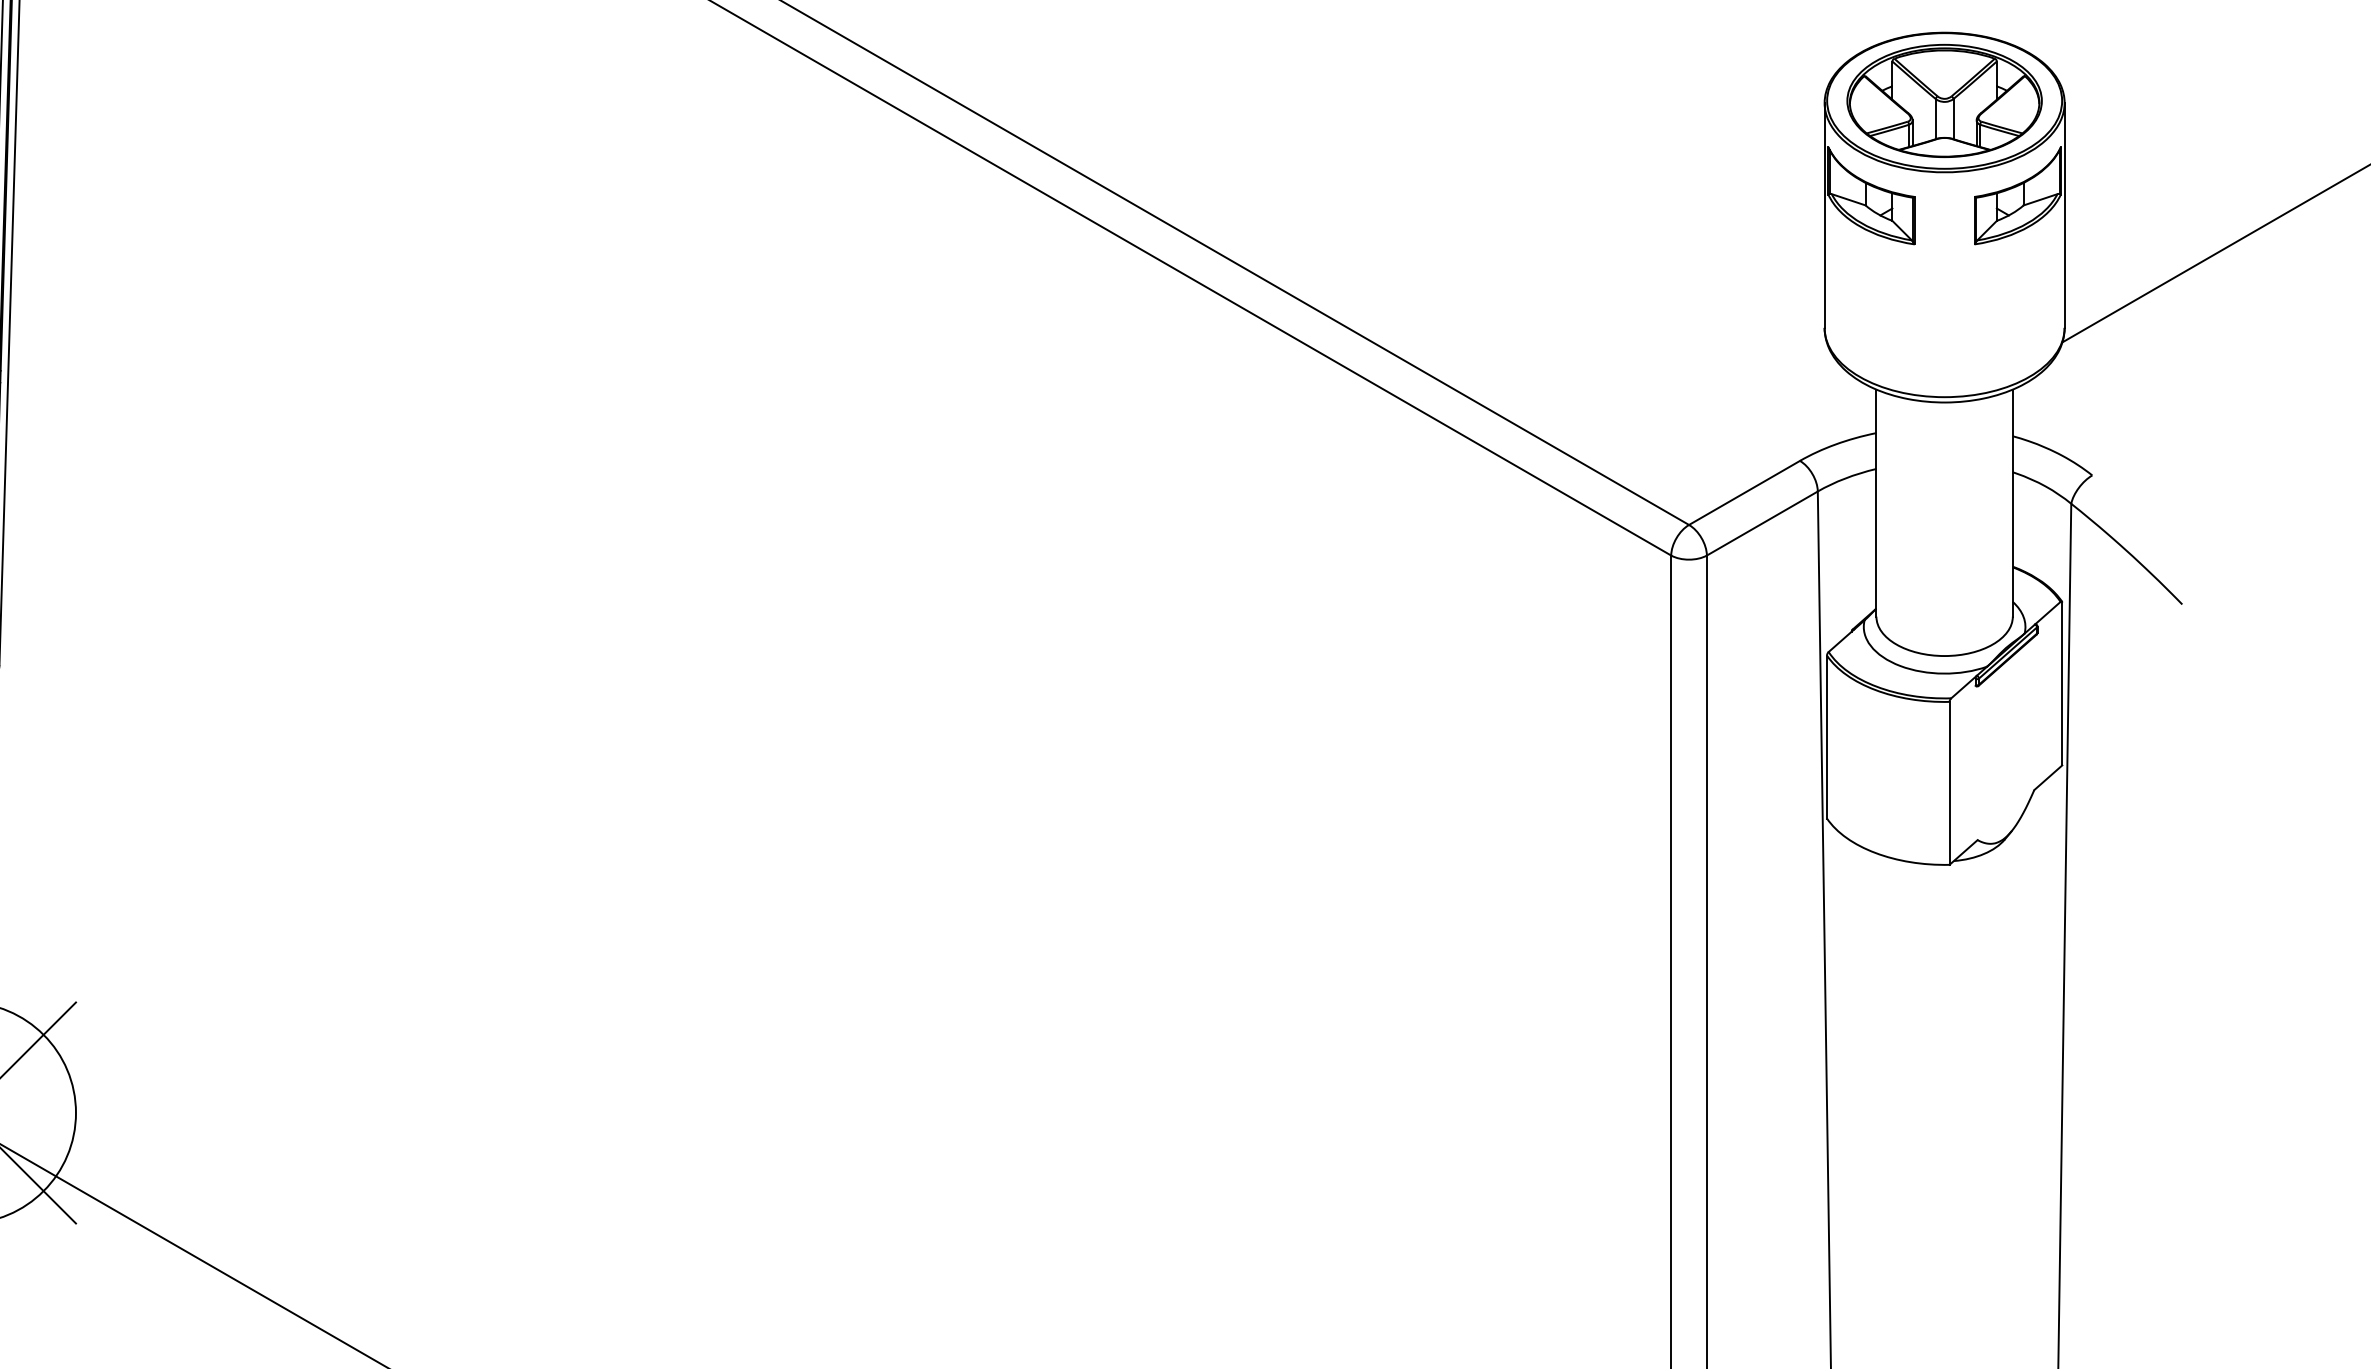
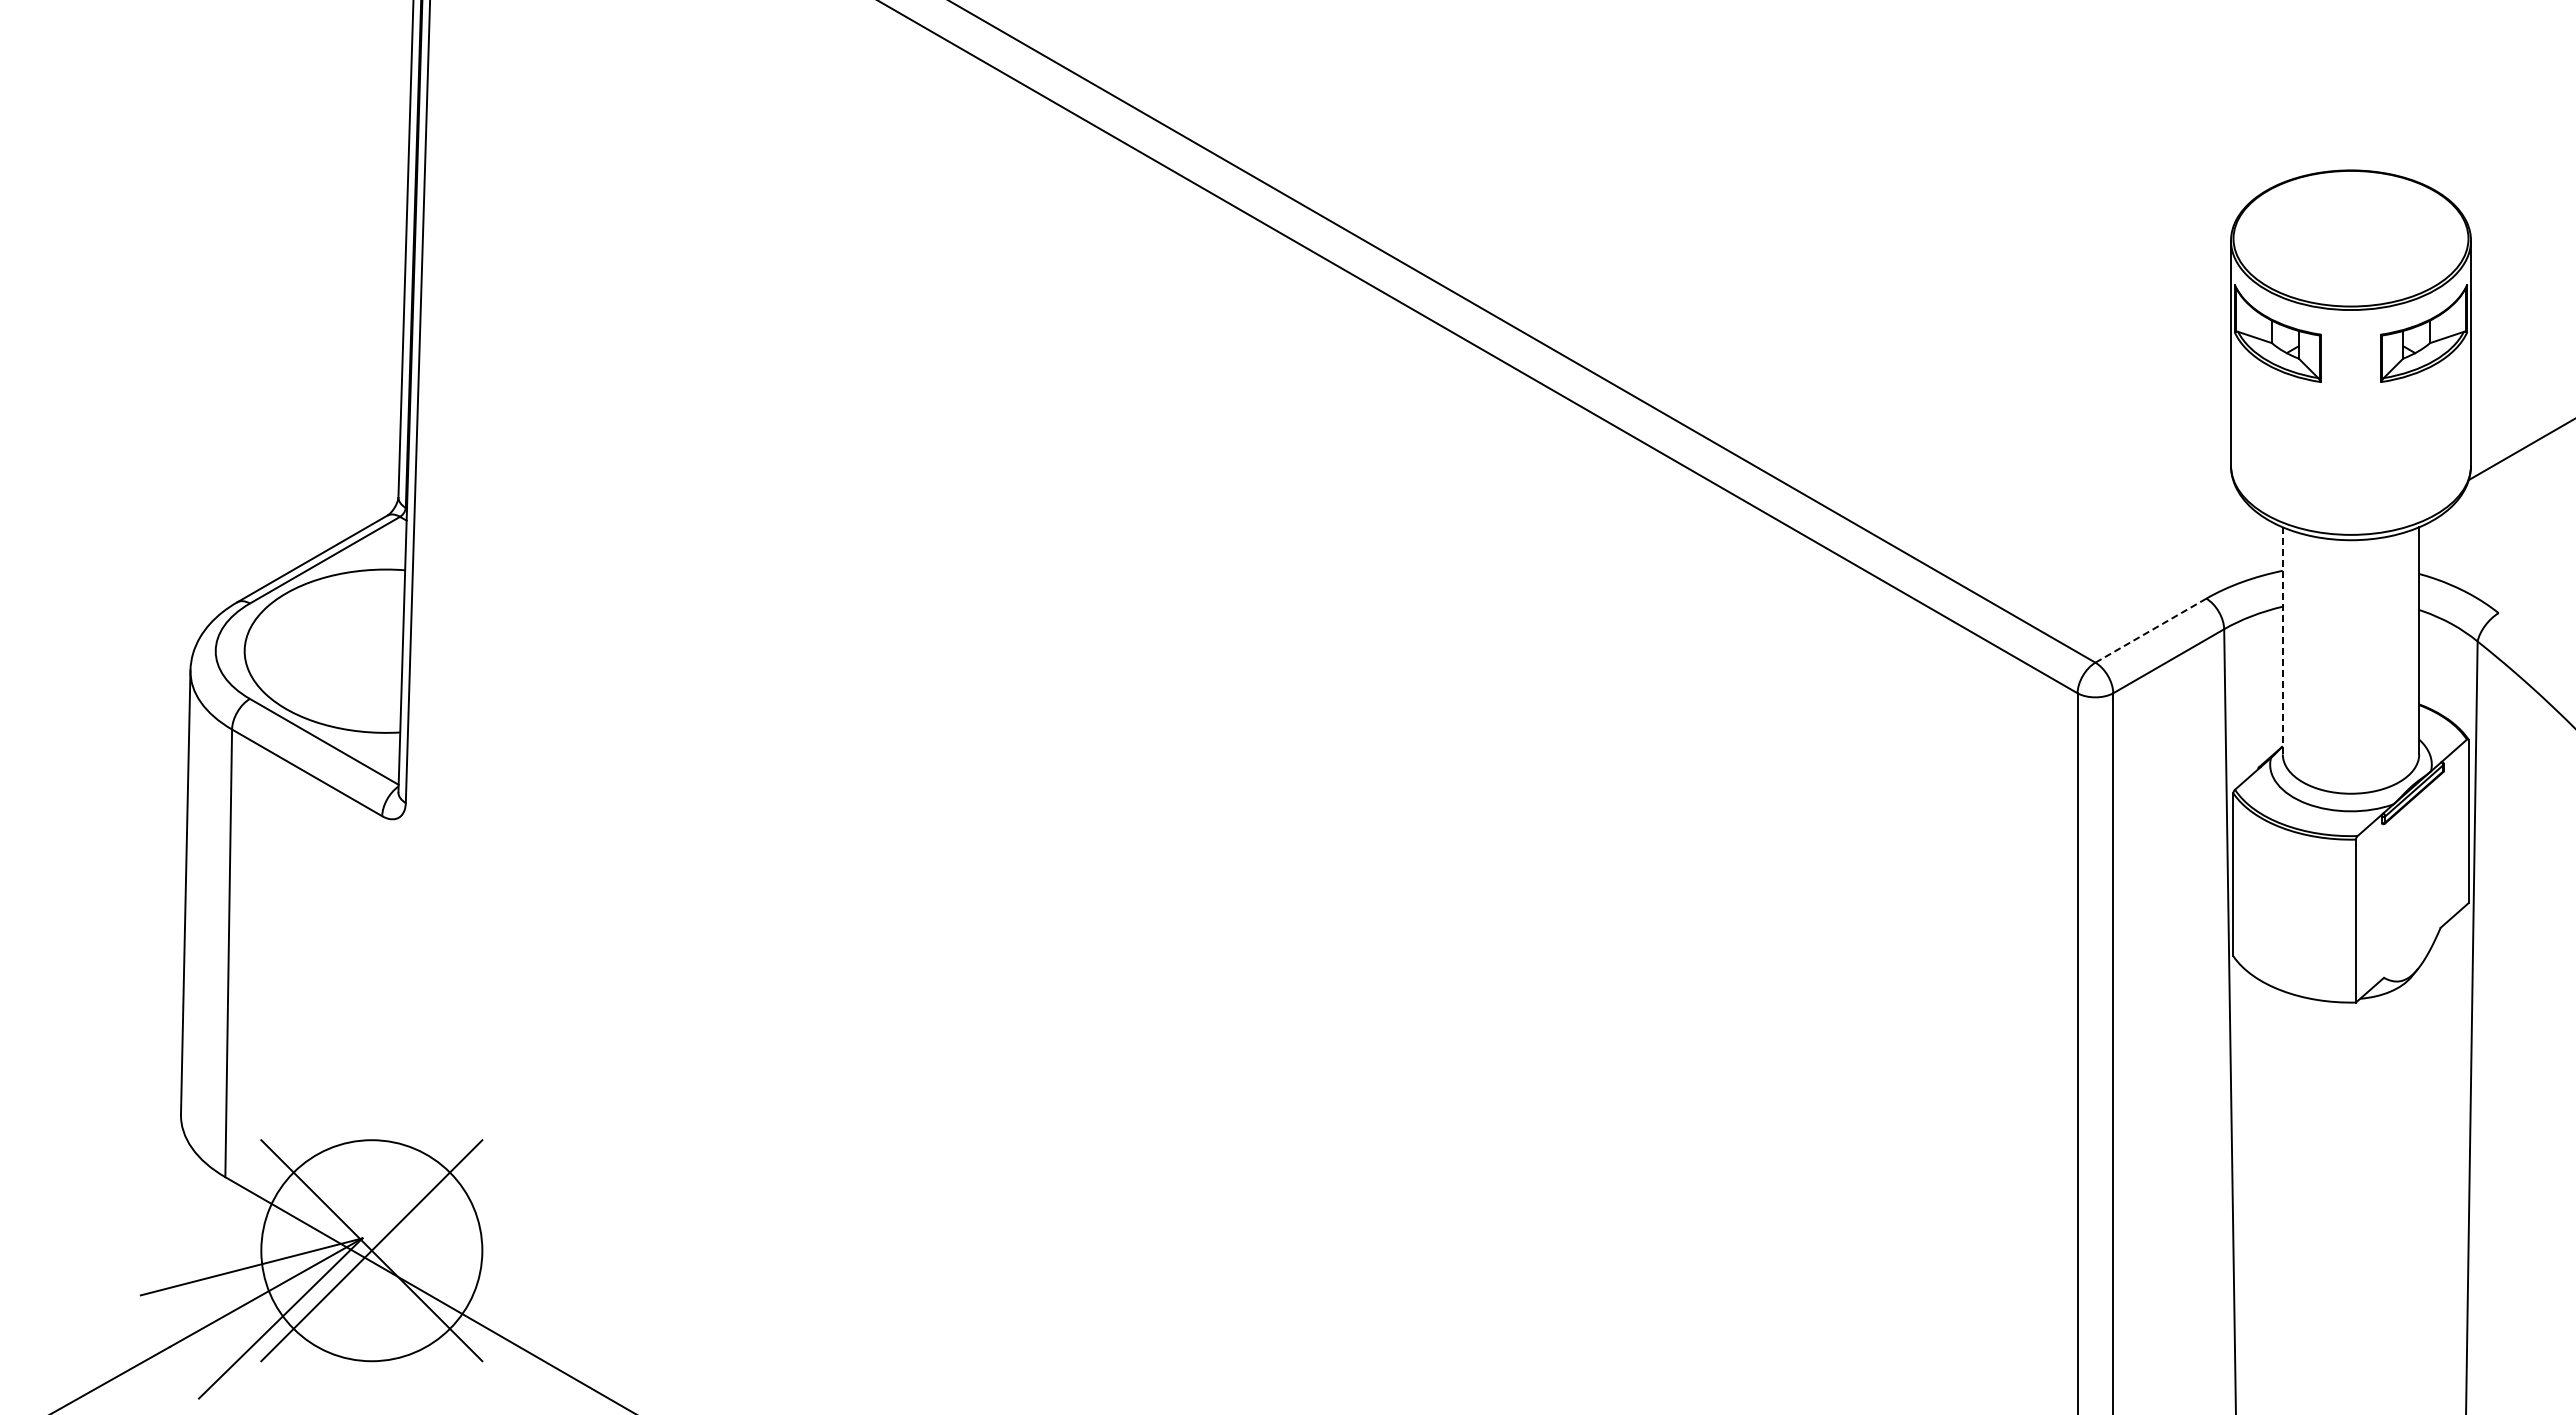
part: (1944, 100) -> (2350, 238), removed
line: (1745, 492) -> (2151, 630), solid -> dashed
line: (1876, 502) -> (2282, 640), solid -> dashed

